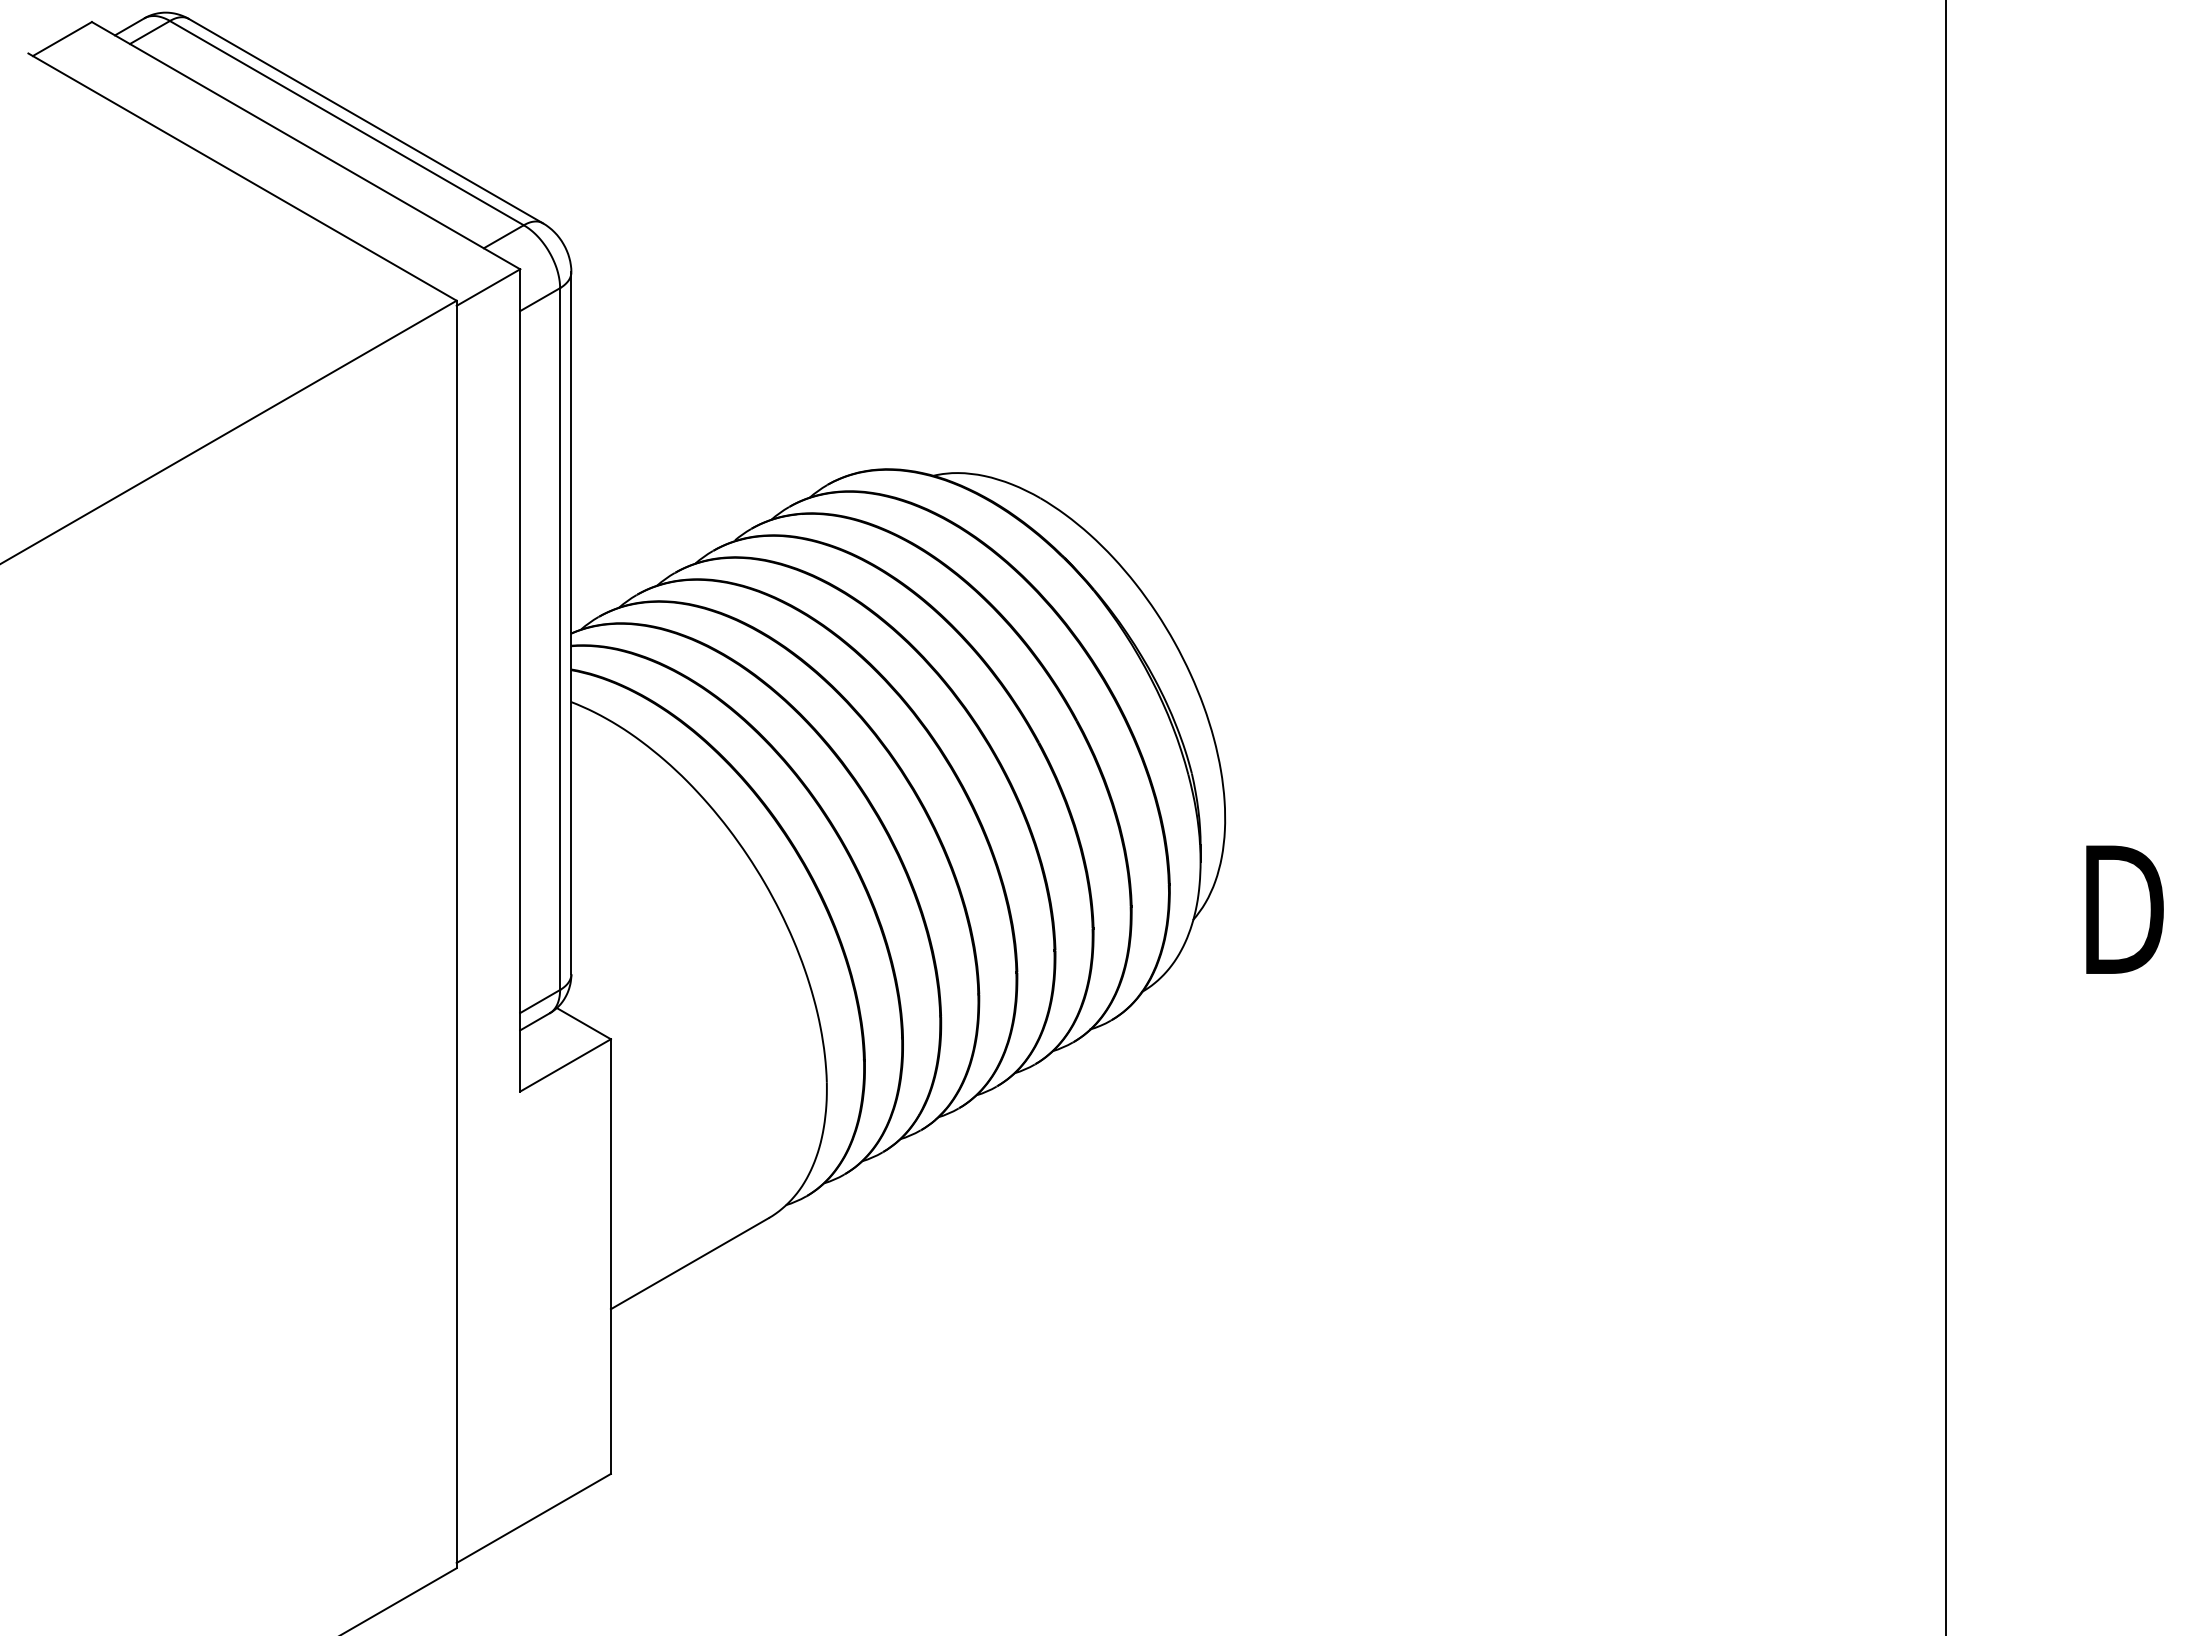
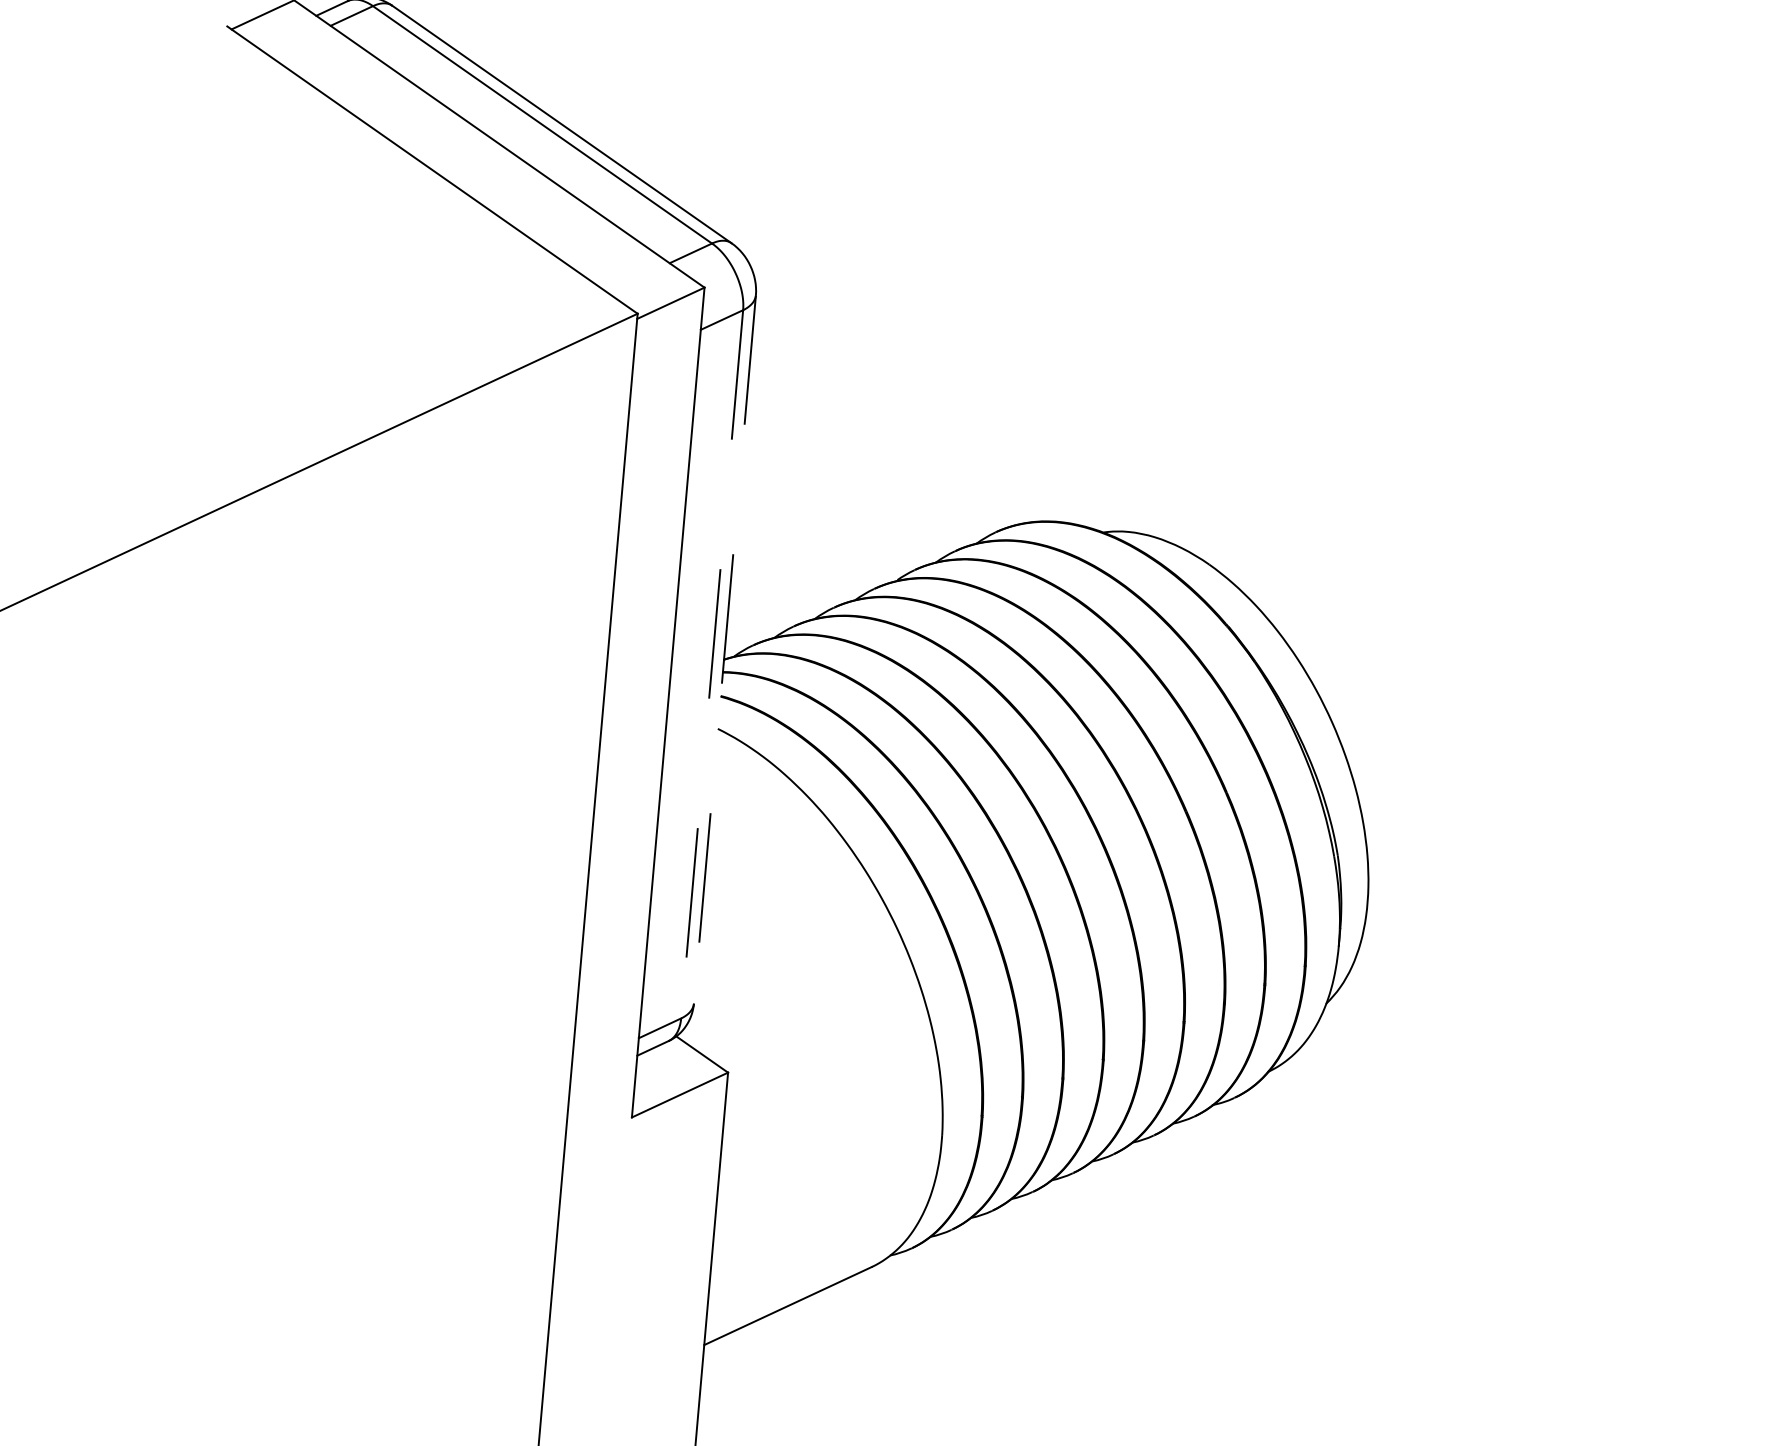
line: (571, 623) -> (725, 649), solid -> dashed
line: (560, 639) -> (712, 664), solid -> dashed

